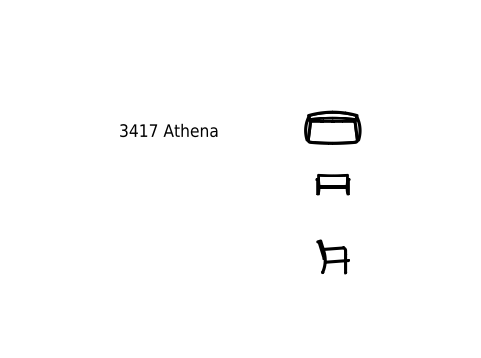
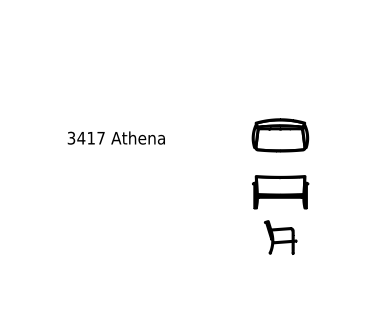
part: (332, 184) -> (280, 192), size x1.67
part: (332, 256) -> (280, 237), moved

